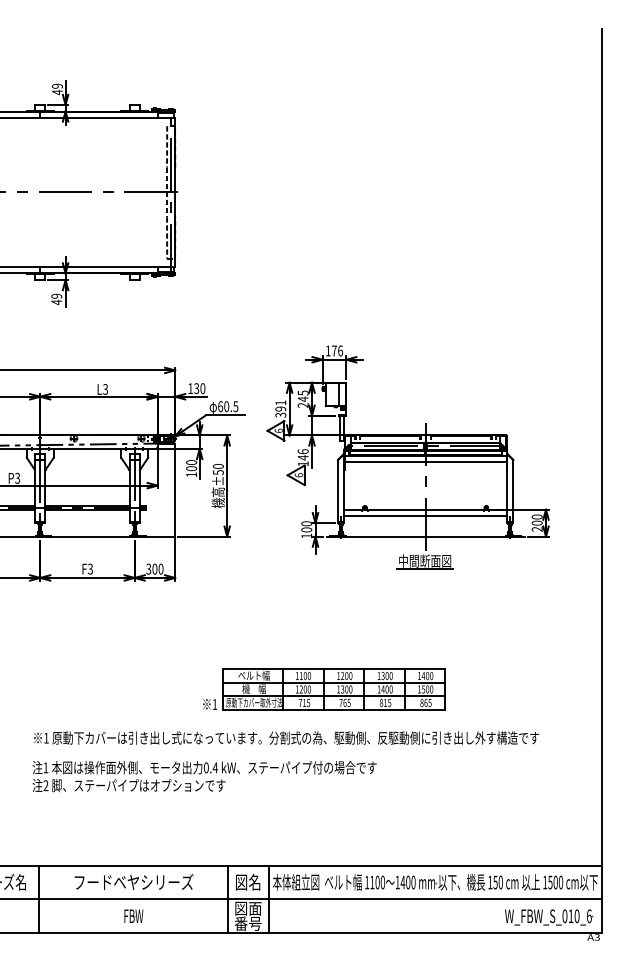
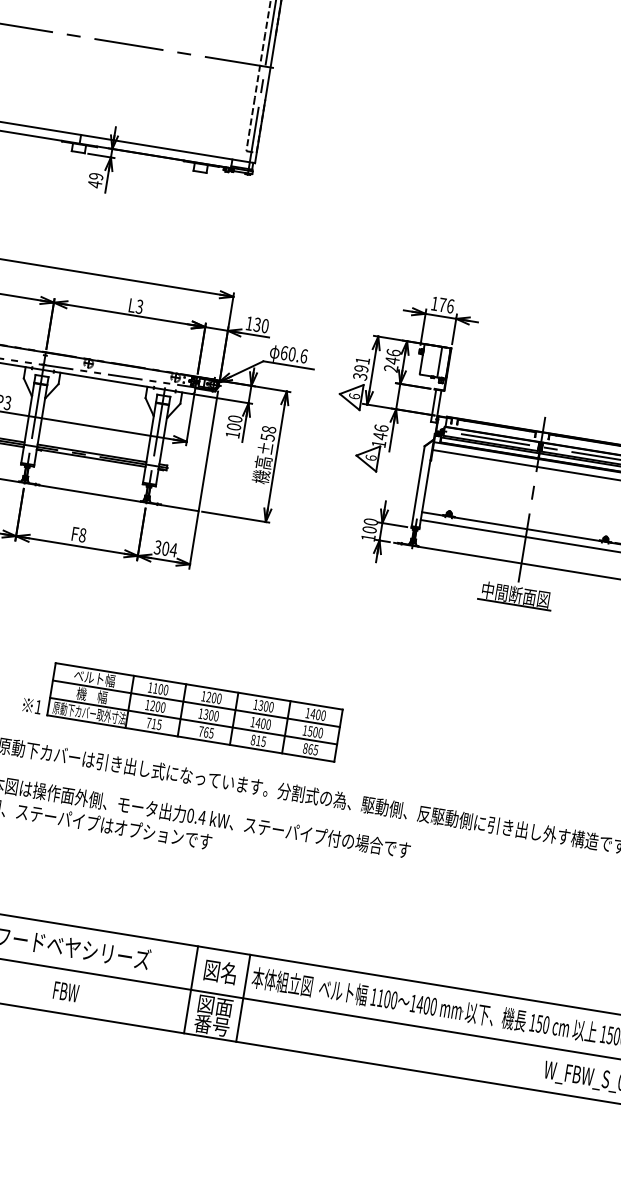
text: (302, 392) -> (392, 351), 245 -> 246
text: (235, 406) -> (303, 355), 60.5 -> 60.6
text: (218, 465) -> (269, 428), ±50 -> ±58
text: (90, 568) -> (82, 534), F3 -> F8
text: (160, 568) -> (173, 549), 300 -> 304
part: (324, 689) -> (182, 710), moved

